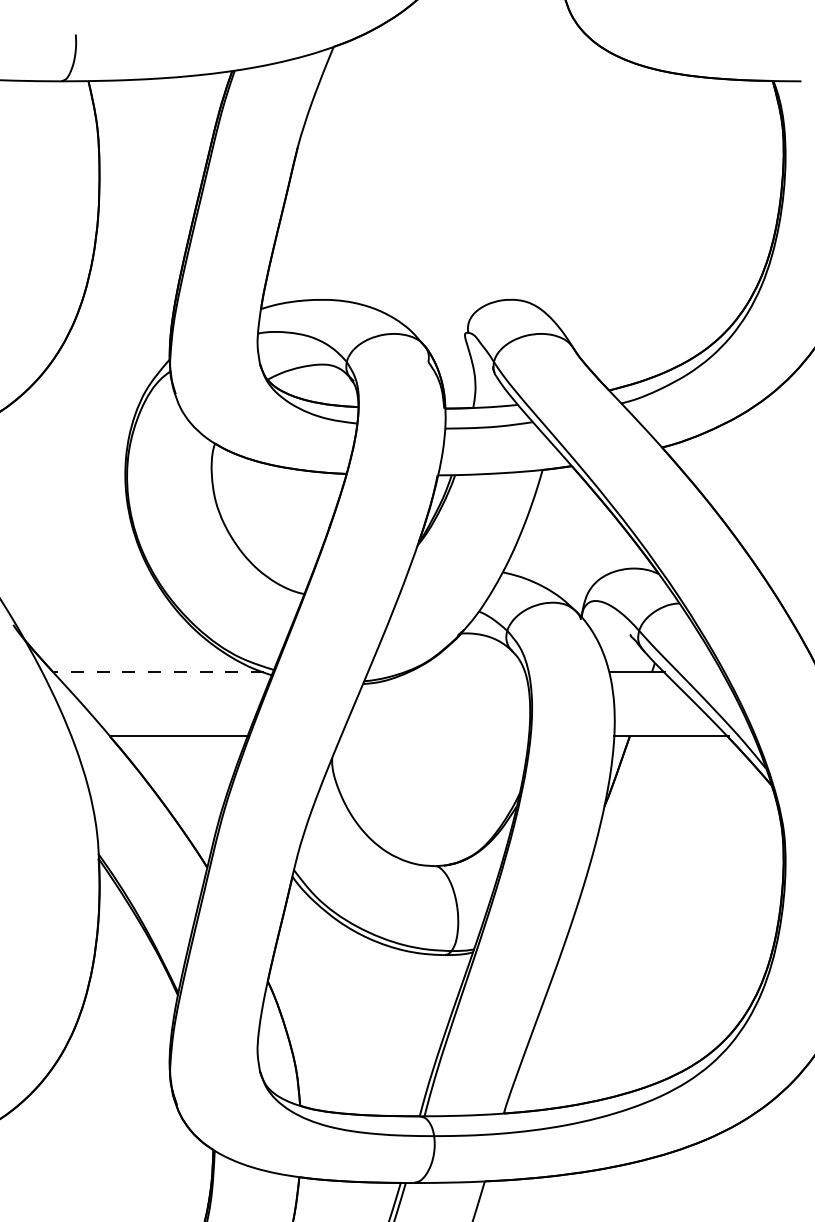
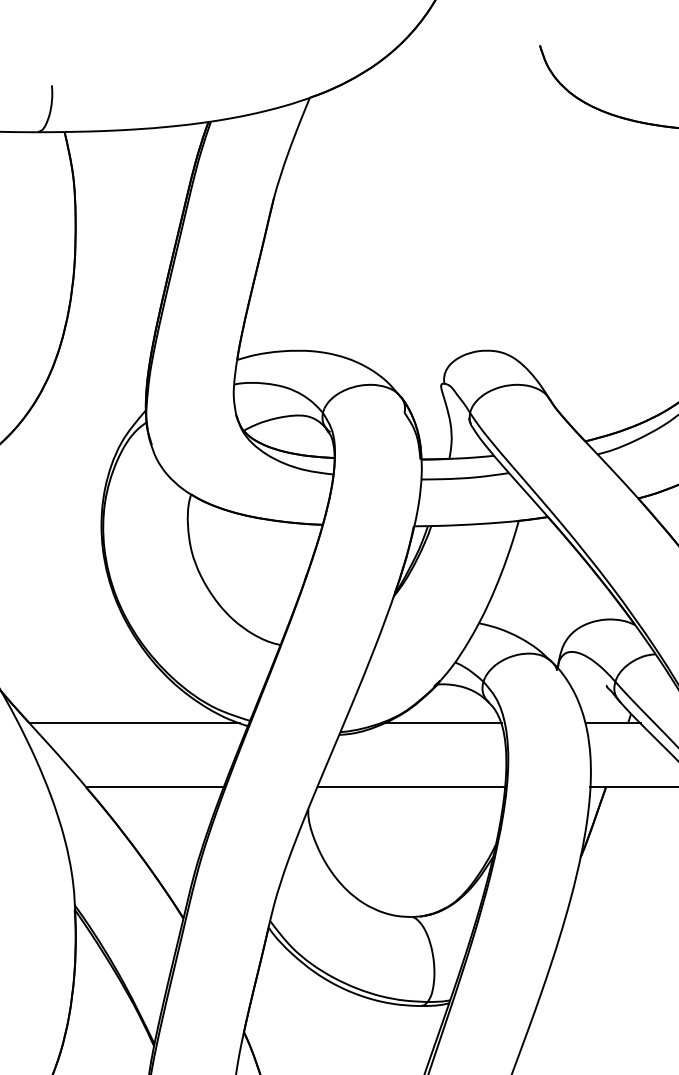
line: (159, 672) -> (135, 723), dashed -> solid
line: (467, 672) -> (443, 723), added
line: (436, 736) -> (412, 787), added

